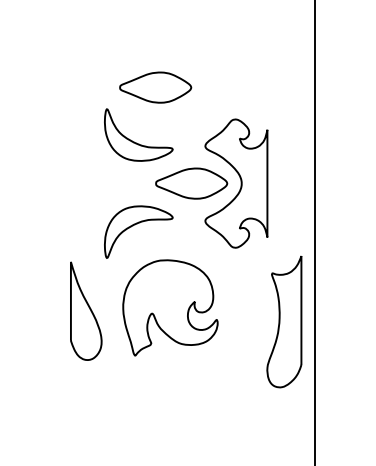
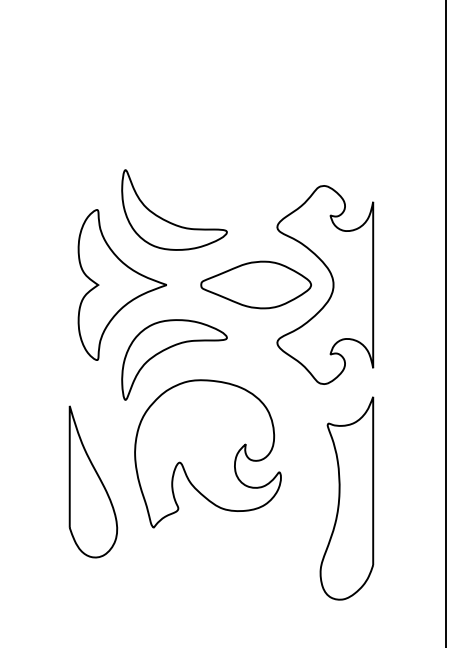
part: (155, 87) -> (200, 136), removed
part: (104, 183) -> (121, 284), added
part: (170, 307) -> (208, 453), moved
part: (284, 321) -> (347, 497), moved

